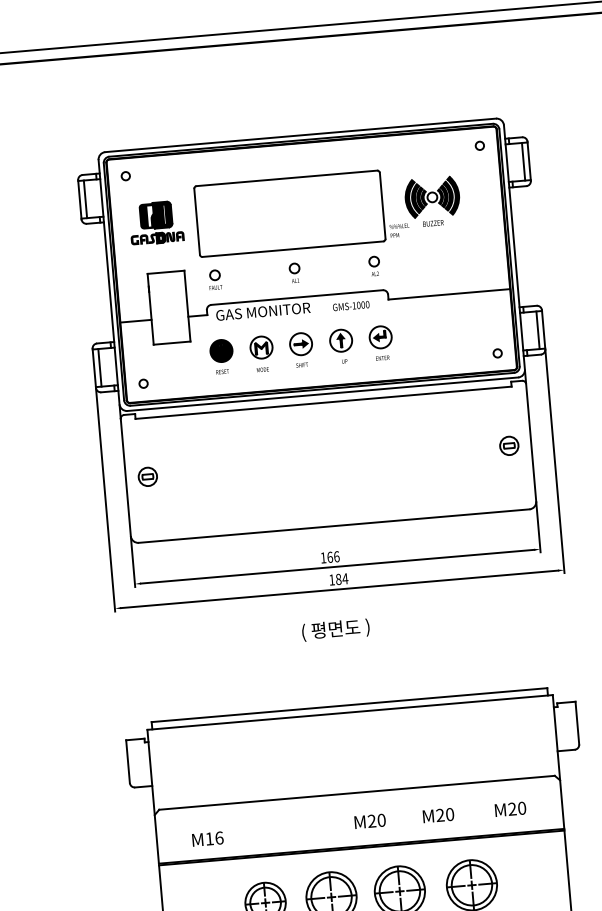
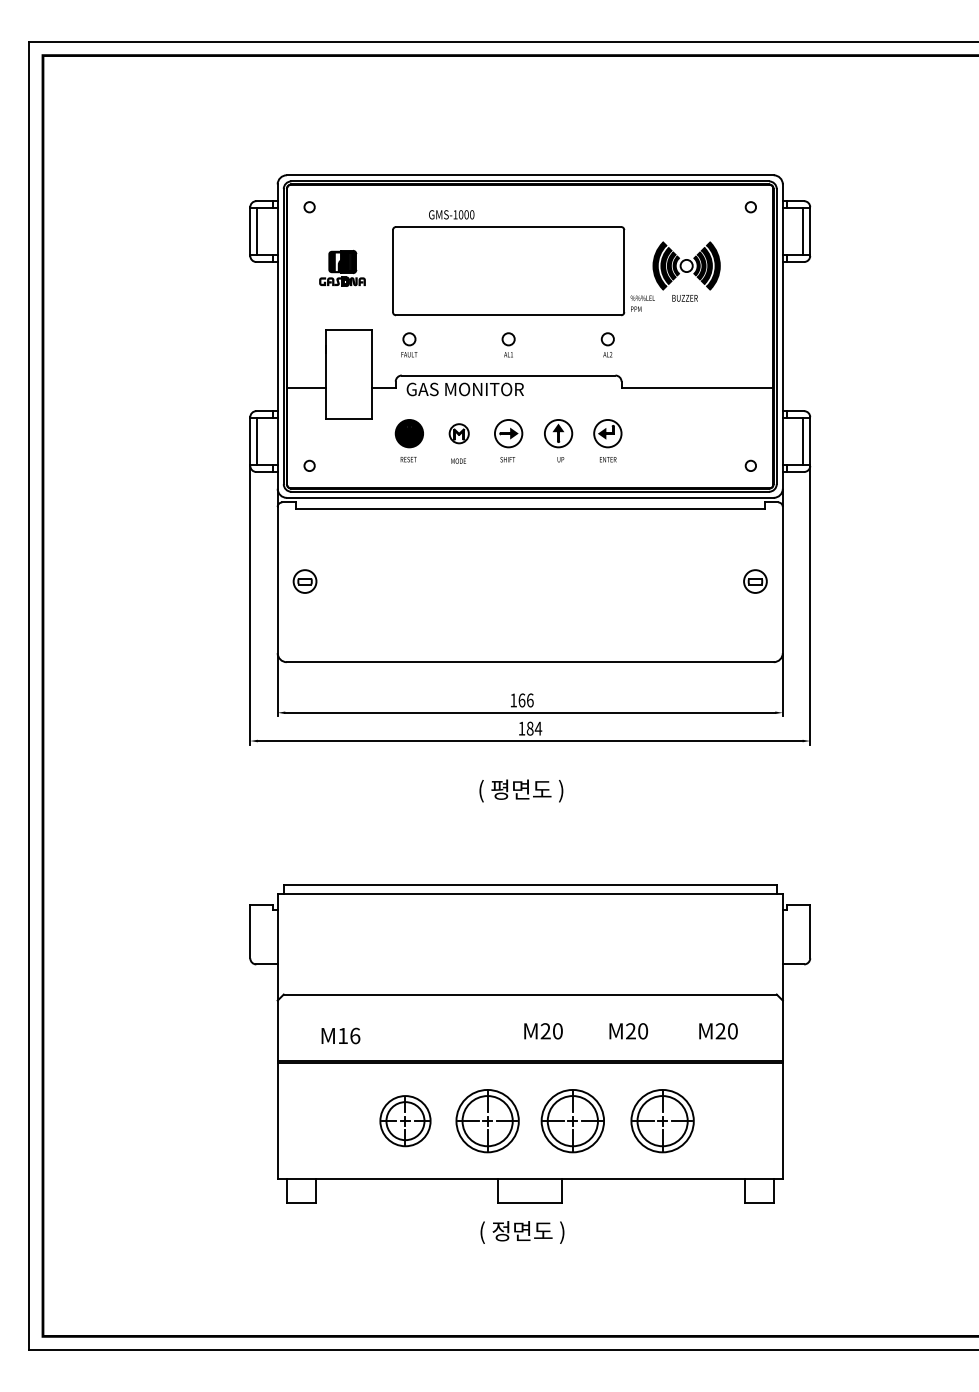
part: (156, 223) -> (342, 268), size x0.7
text: (351, 305) -> (451, 214), moved
part: (260, 347) -> (458, 433), size x0.7

